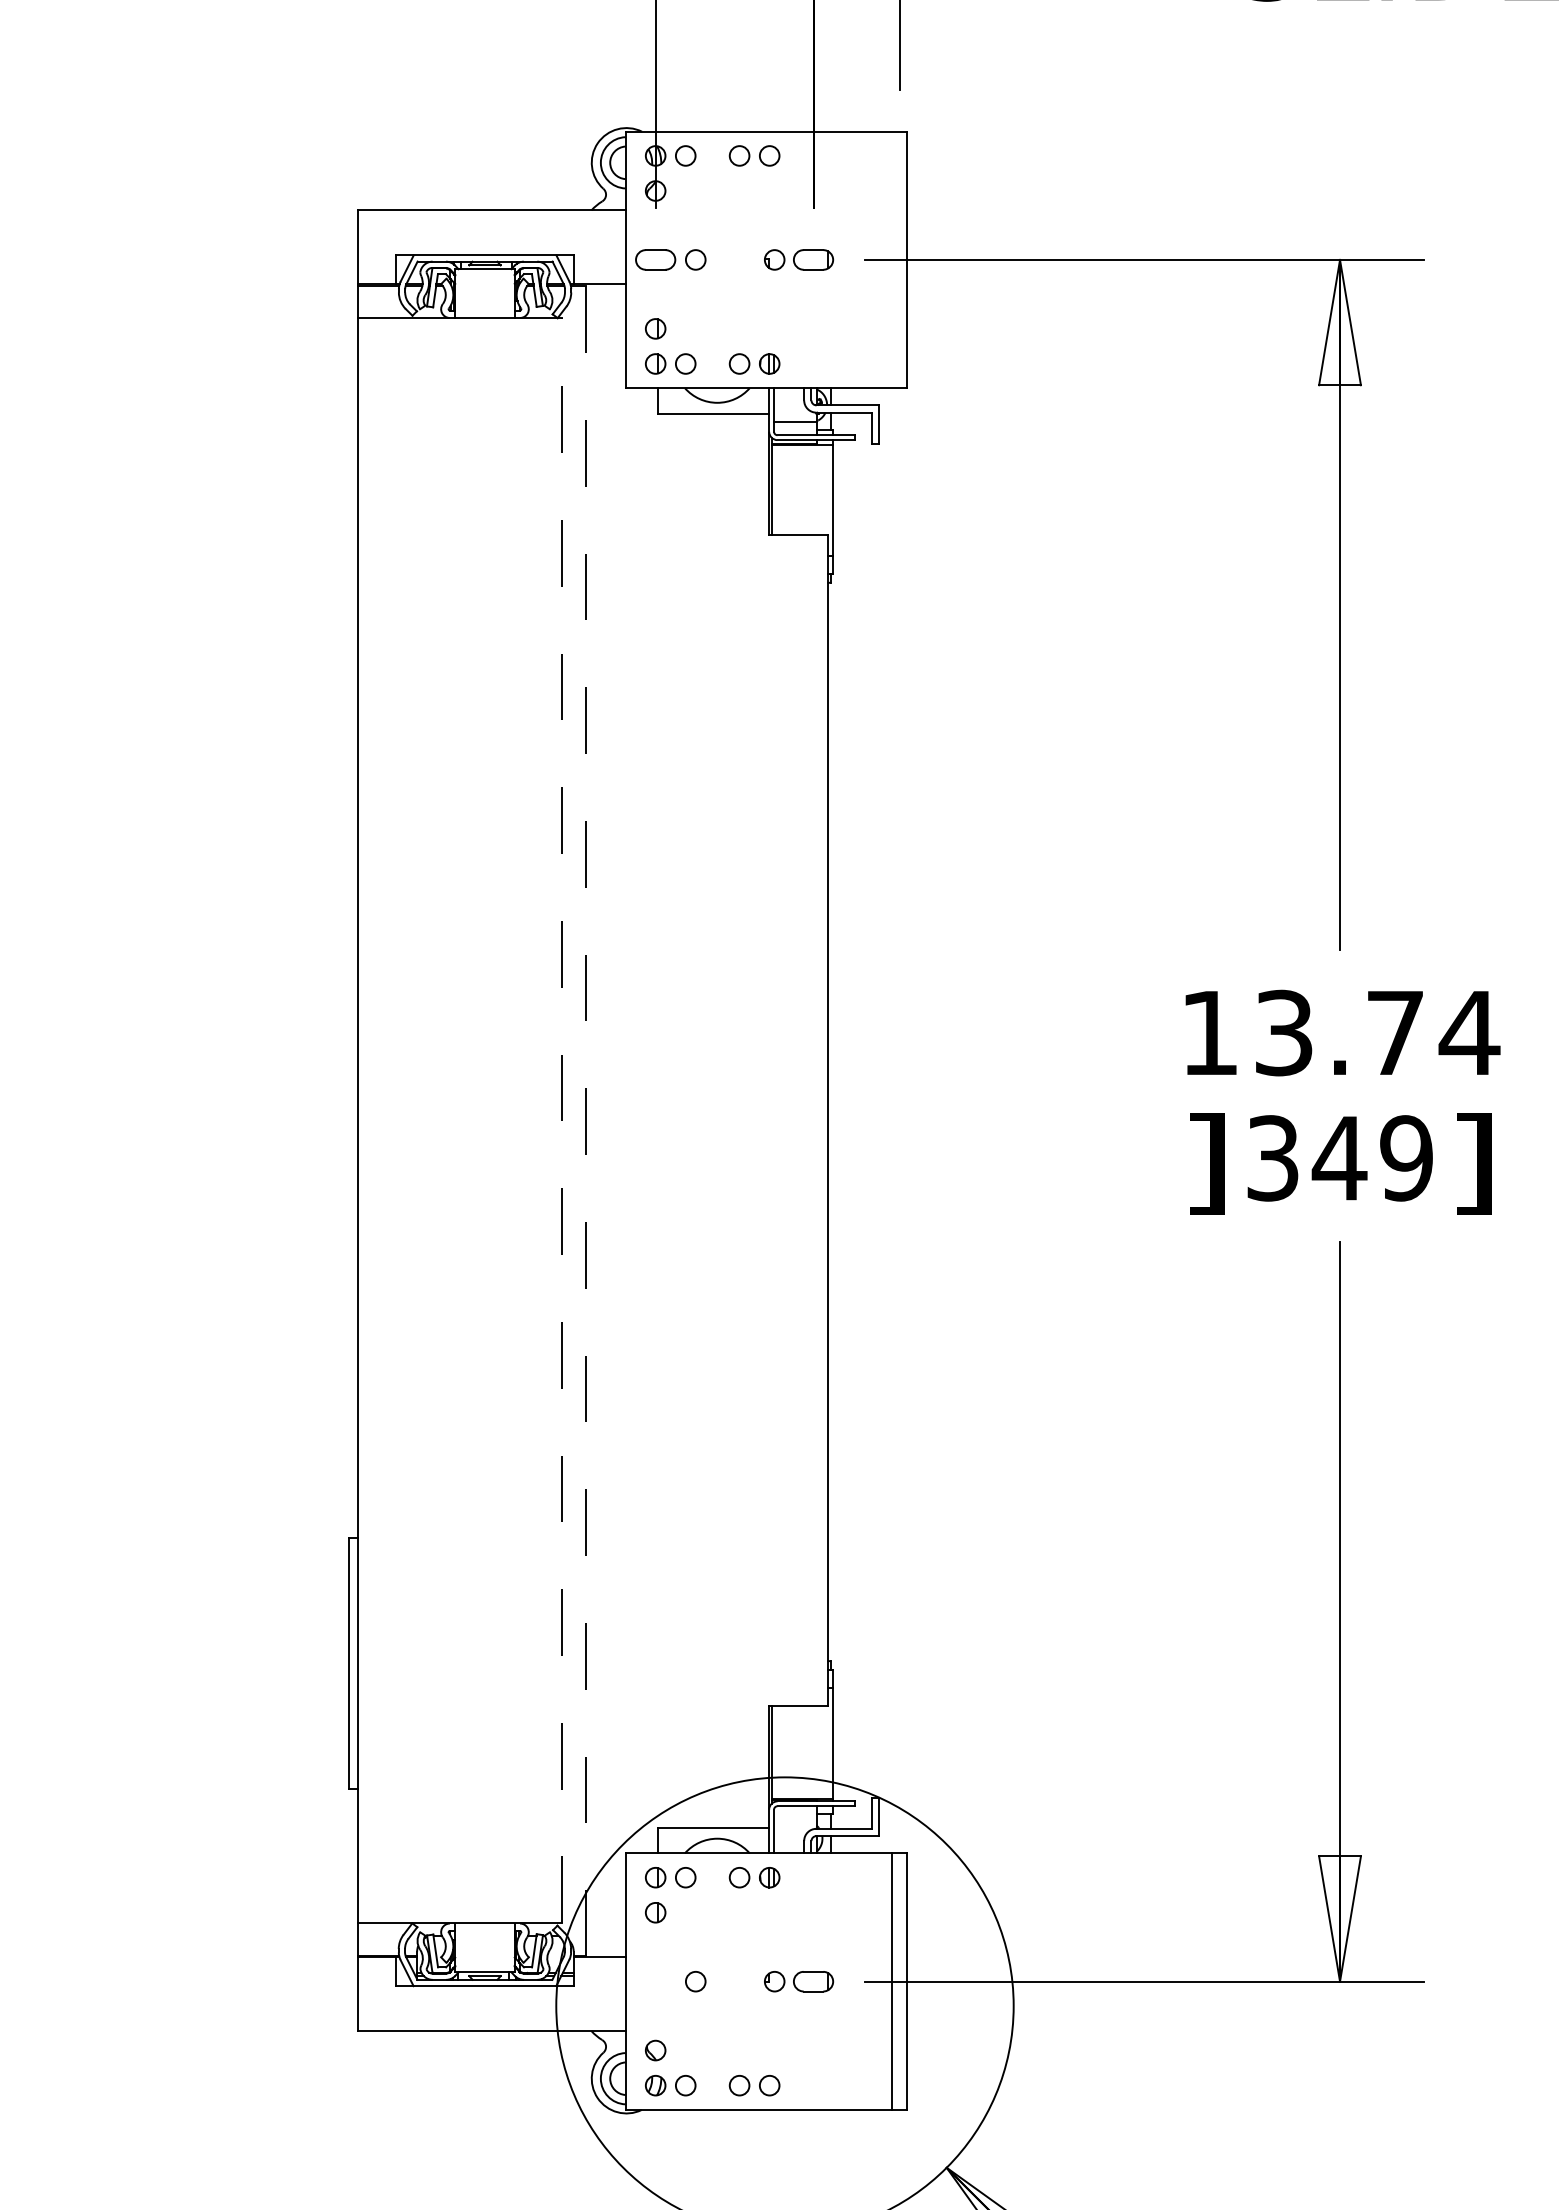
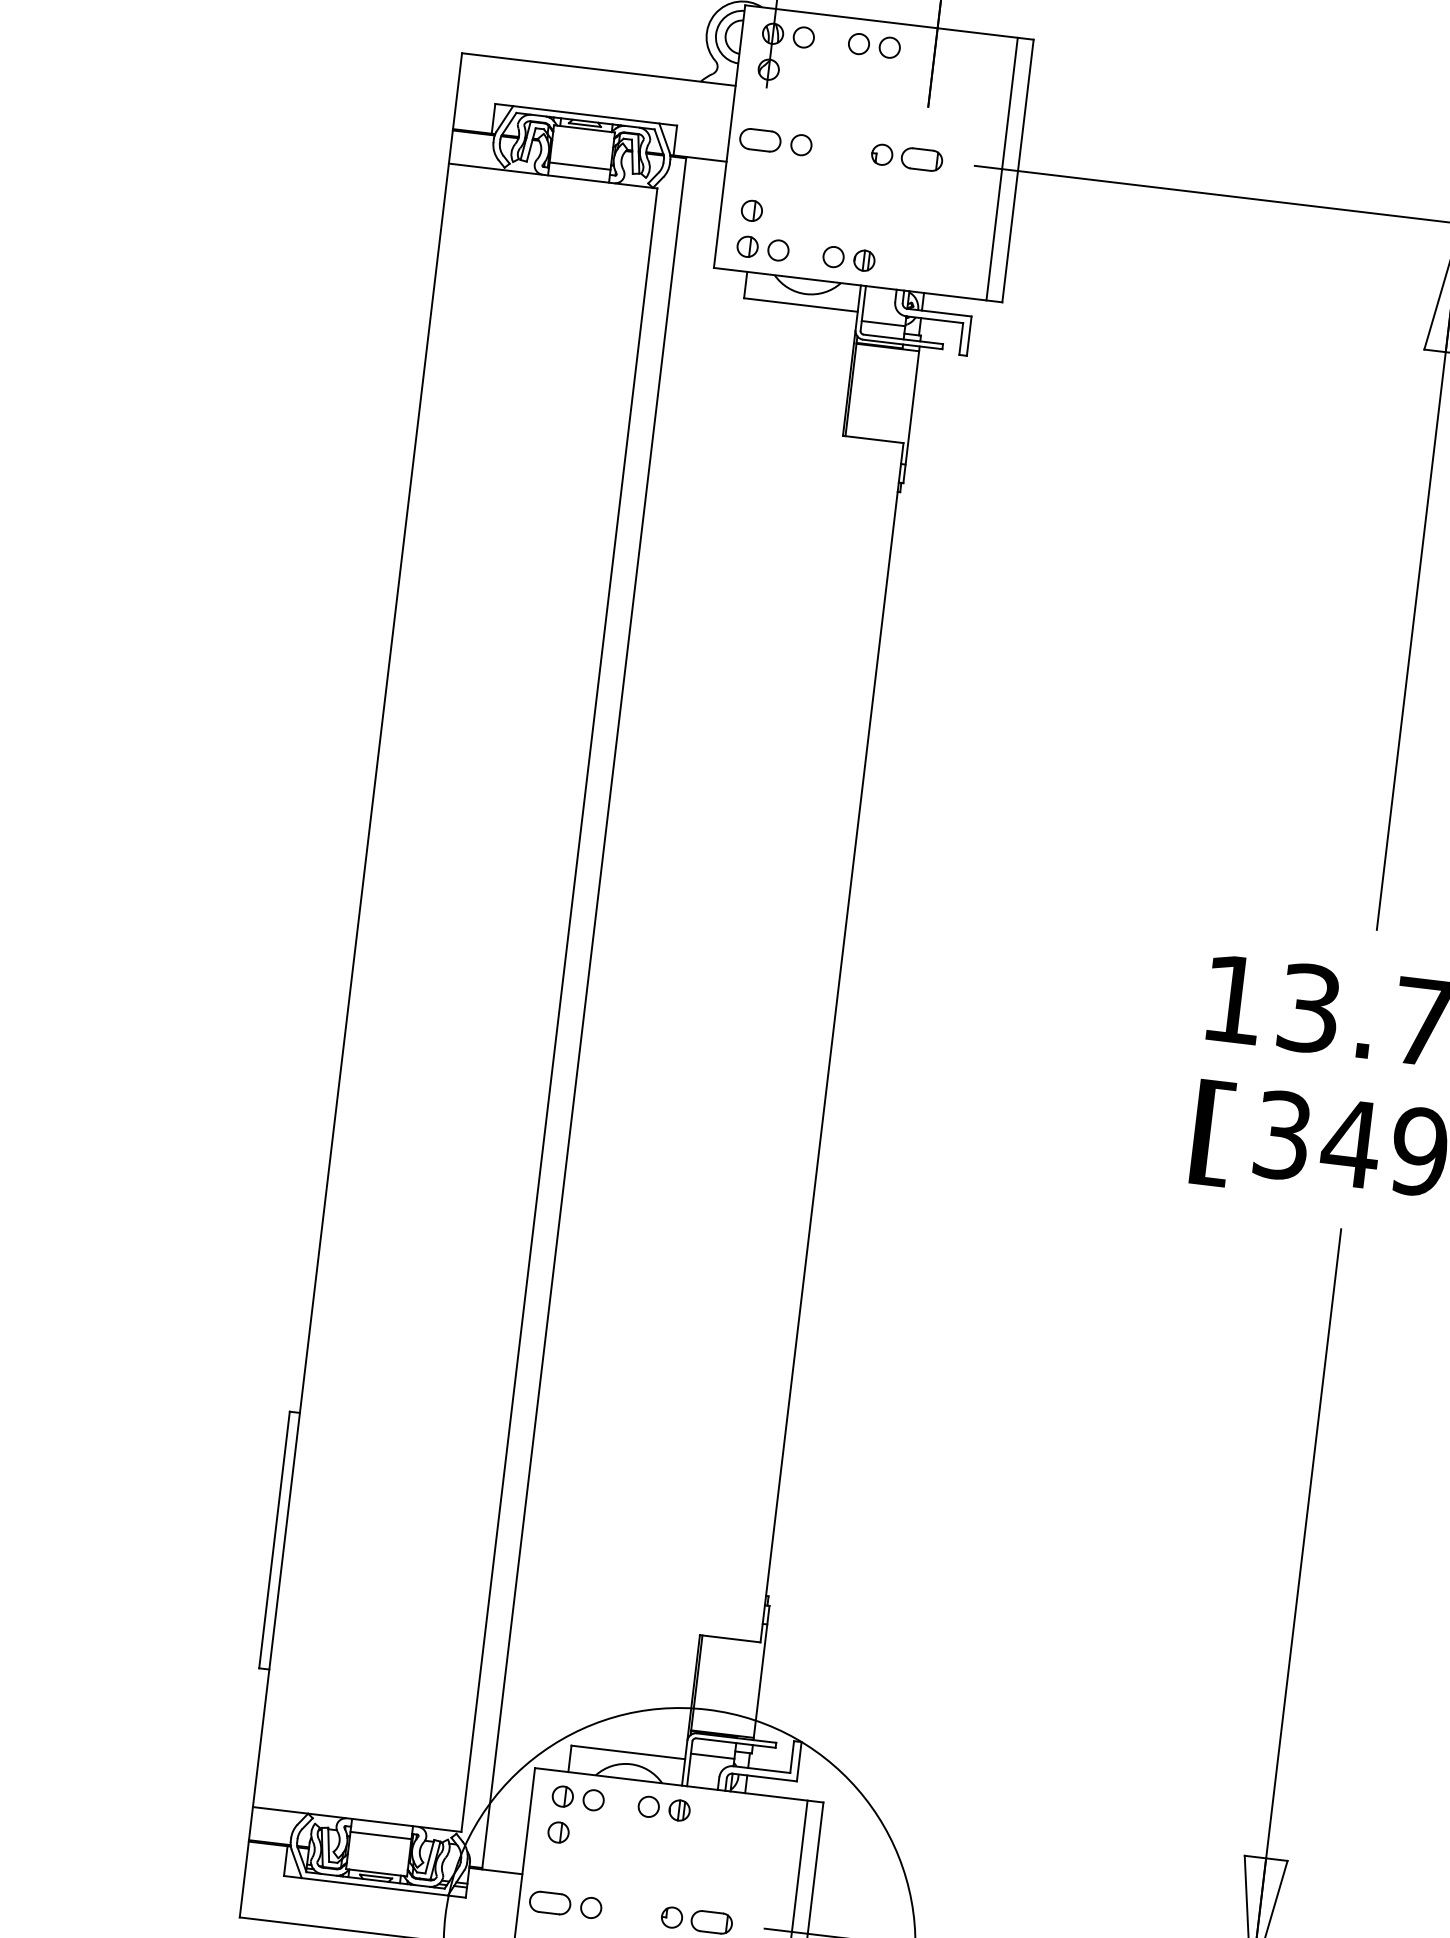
line: (891, 259) -> (1001, 168), added
line: (484, 305) -> (579, 166), added
line: (562, 1120) -> (559, 1010), dashed -> solid
line: (586, 1120) -> (584, 1012), dashed -> solid
text: (1206, 1163) -> (1214, 1132), ] -> [
line: (795, 1821) -> (712, 1756), added
line: (484, 1936) -> (380, 1835), added
part: (655, 1981) -> (550, 1902), added

